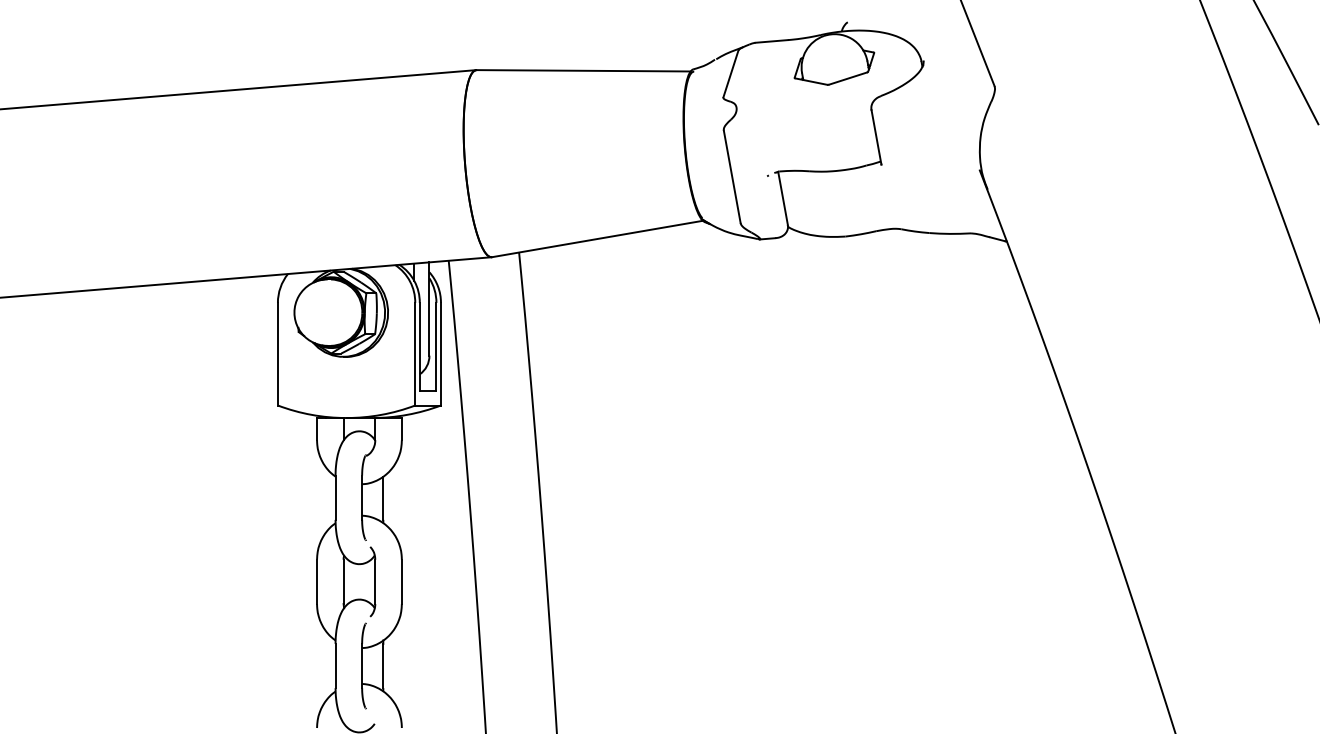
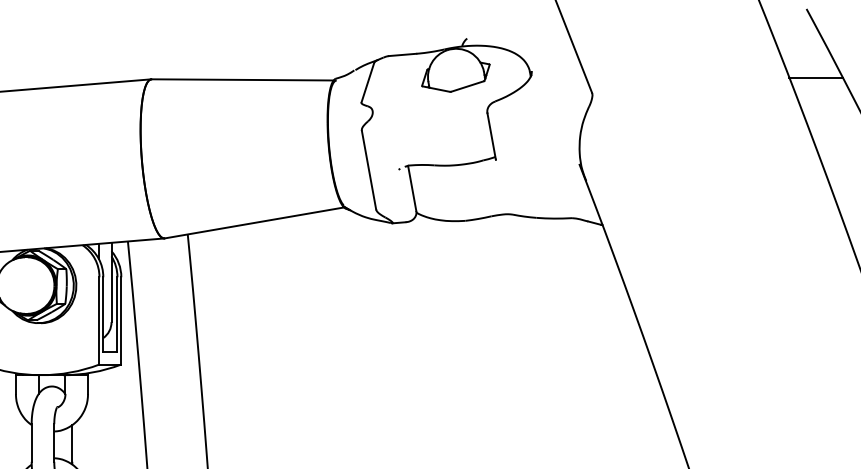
line: (1257, 68) -> (815, 77), added

